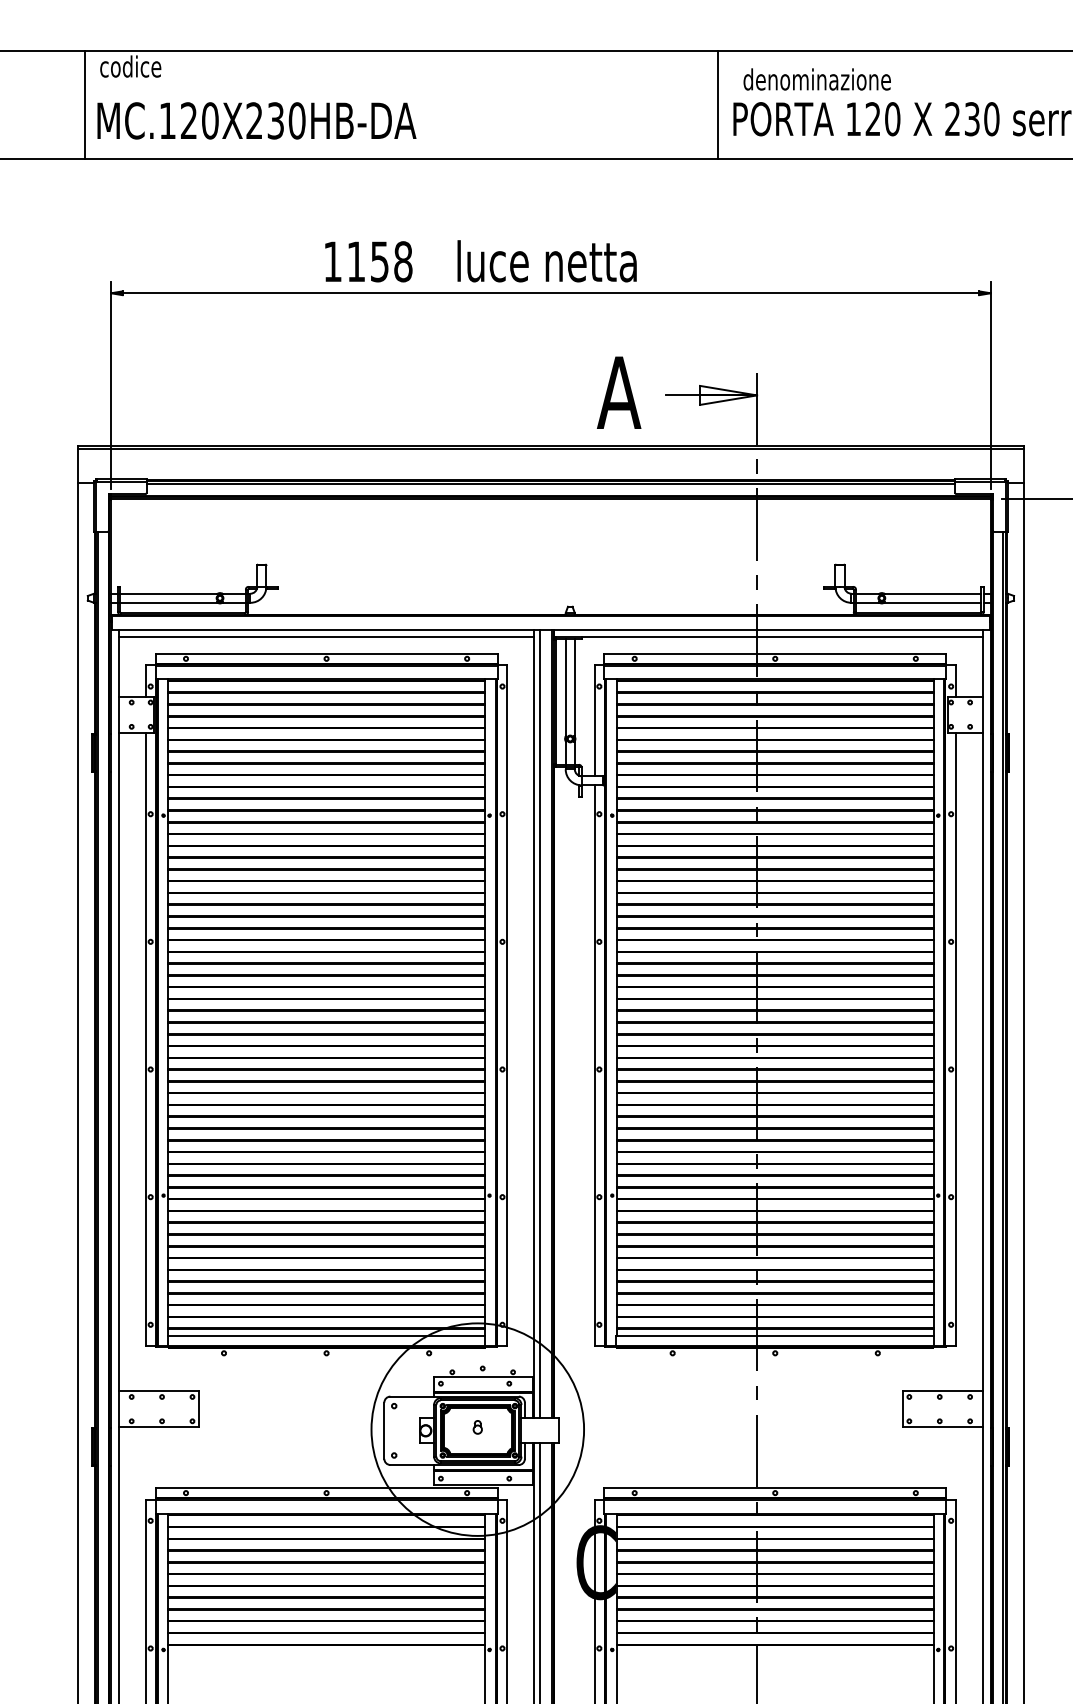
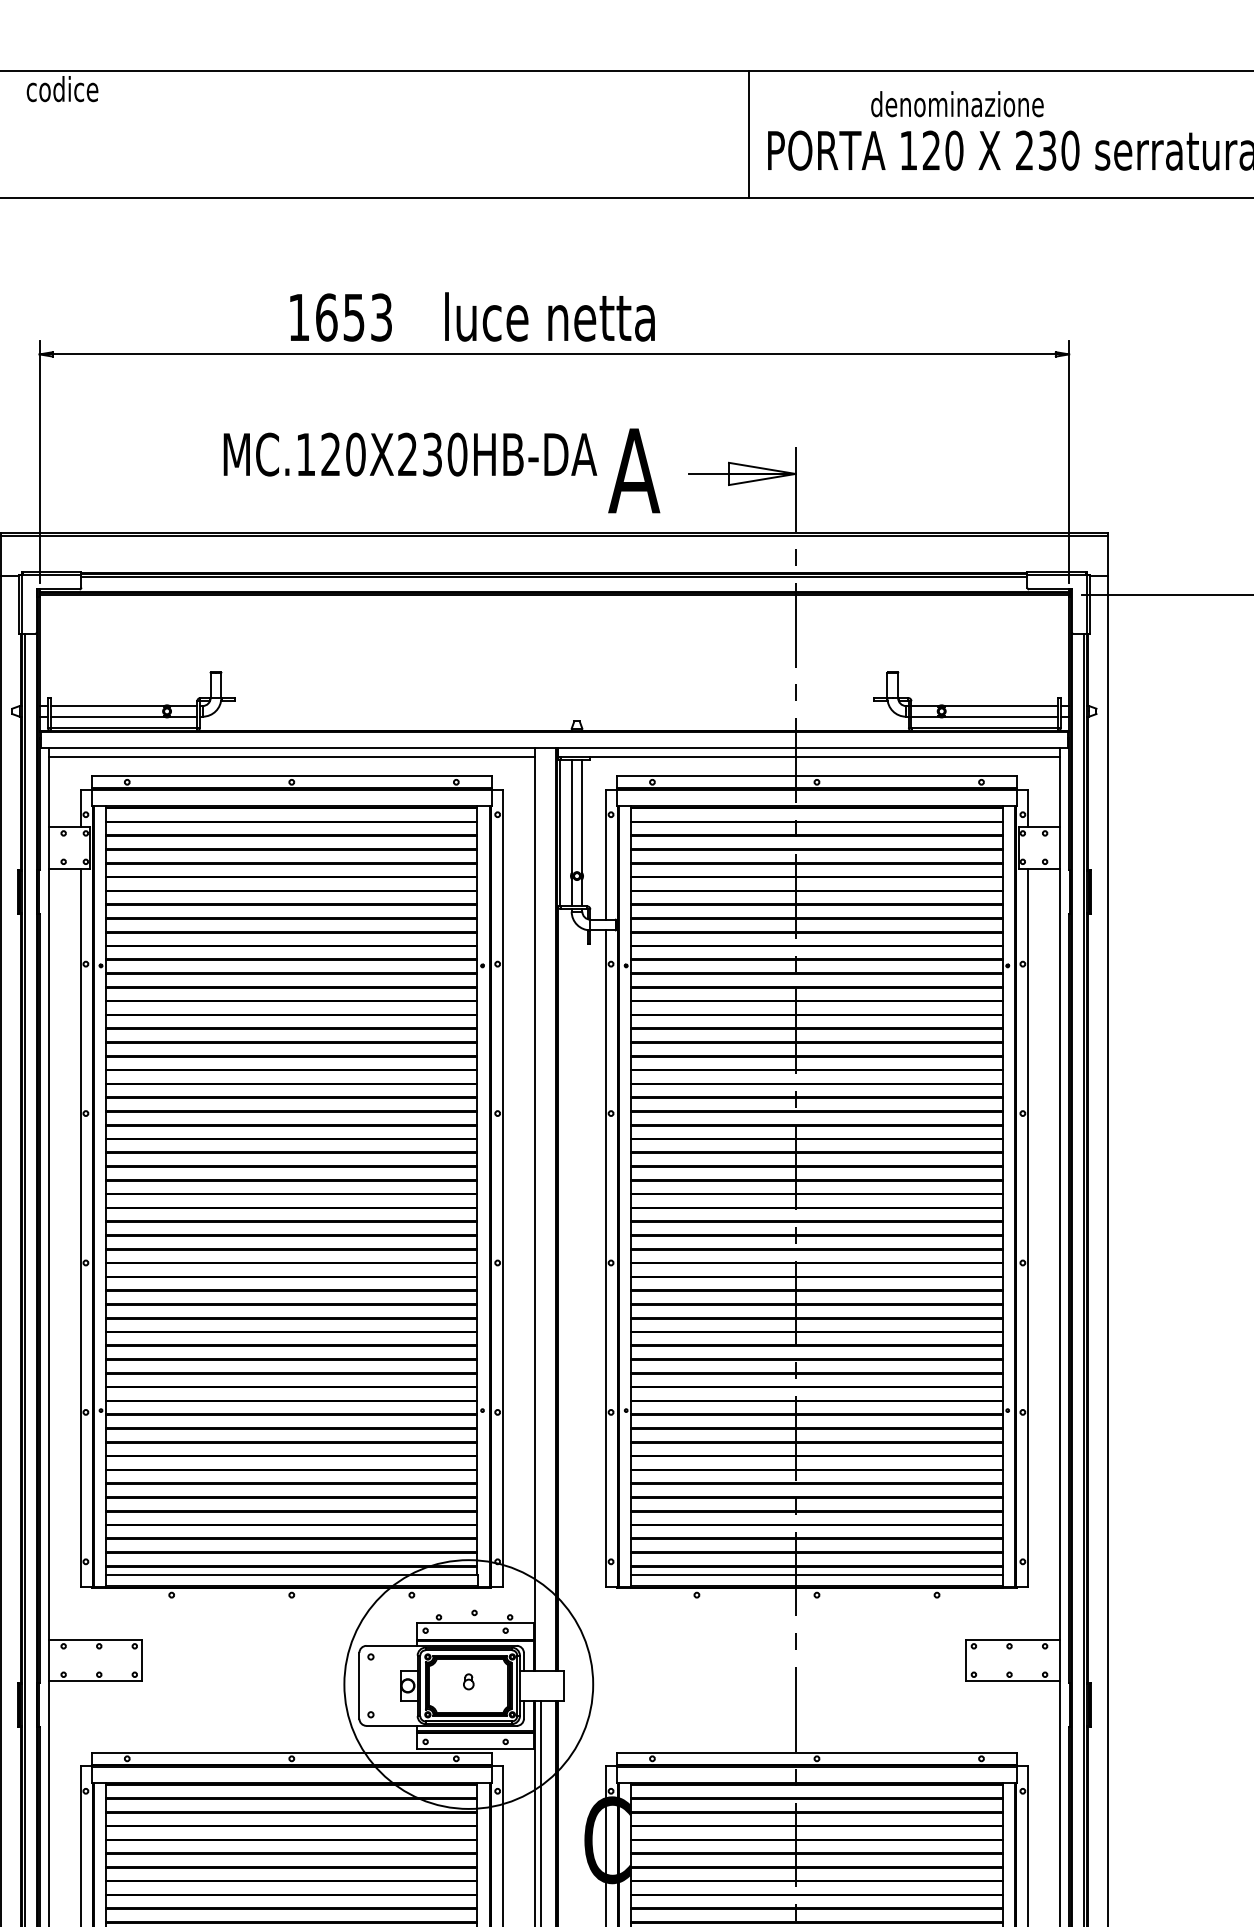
text: (816, 79) -> (956, 104), moved
line: (84, 105) -> (8, 134), removed
text: (256, 120) -> (409, 454), moved
text: (379, 261) -> (353, 317), 1158 -> 1653
line: (539, 1023) -> (541, 1209), removed

